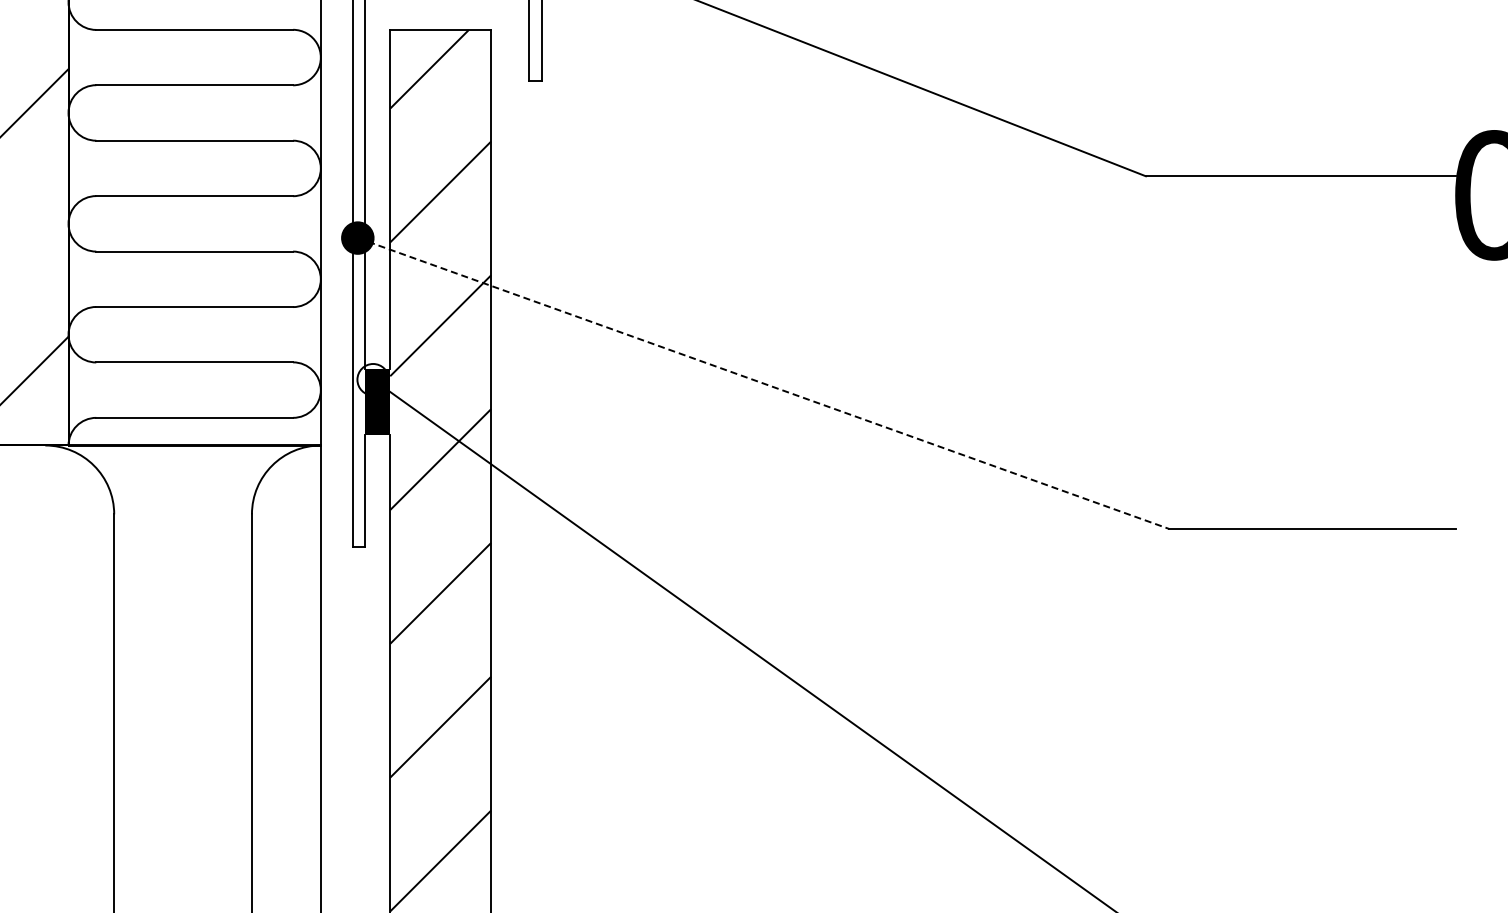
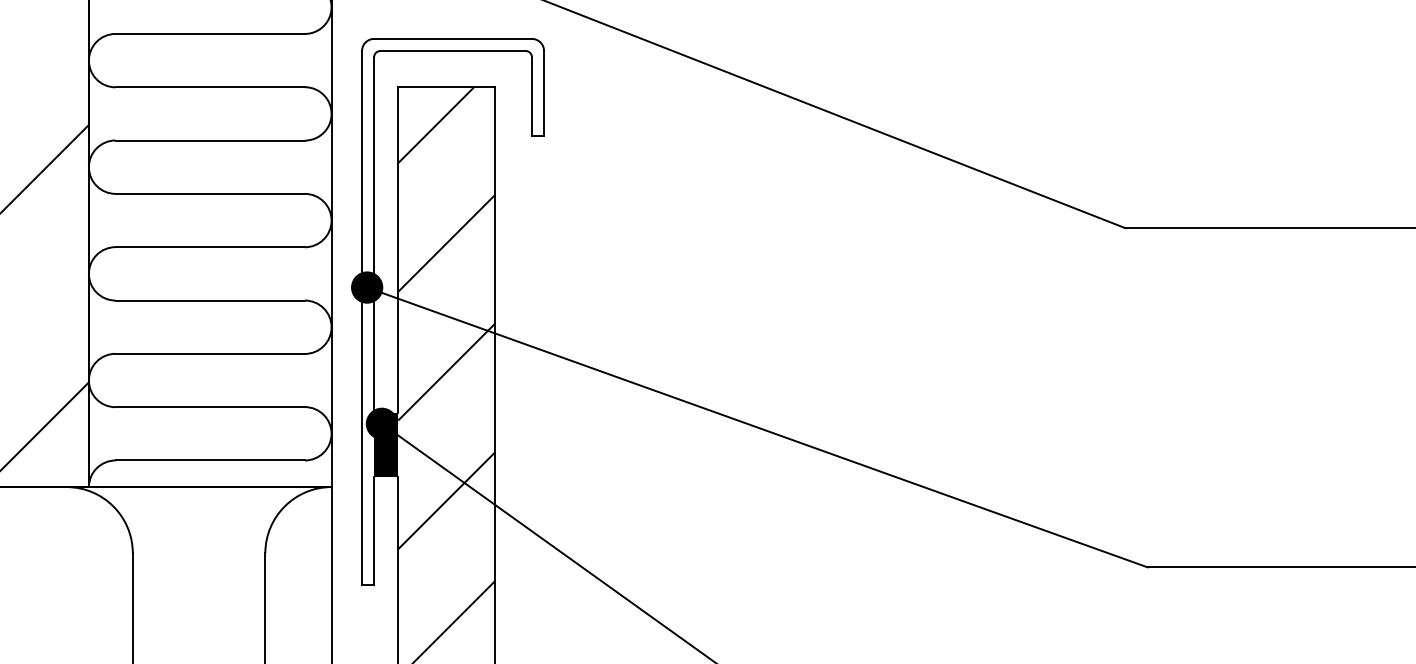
fill: (372, 379) -> (381, 423), added
line: (764, 383) -> (758, 427), dashed -> solid

